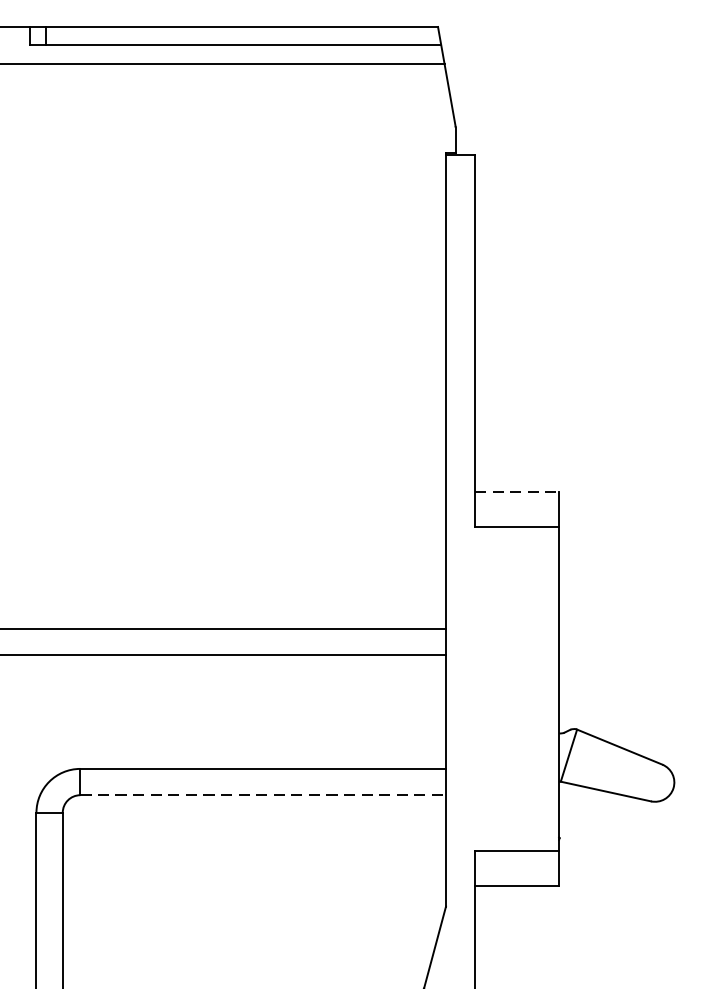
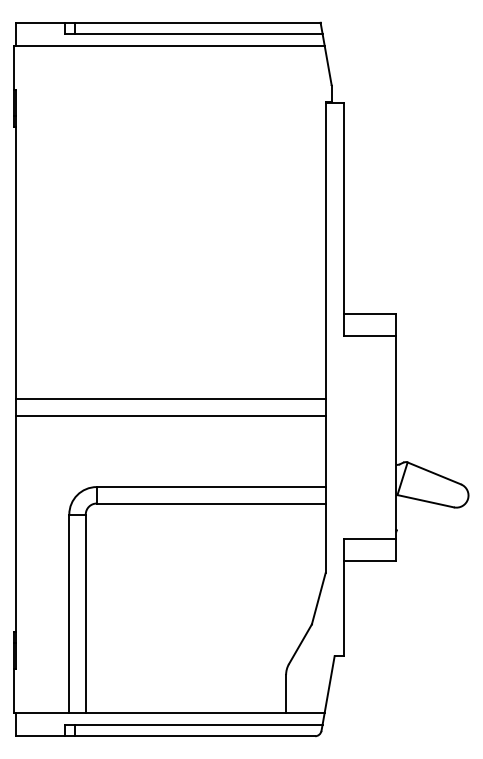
line: (517, 491) -> (370, 313), dashed -> solid
line: (263, 795) -> (211, 503), dashed -> solid

